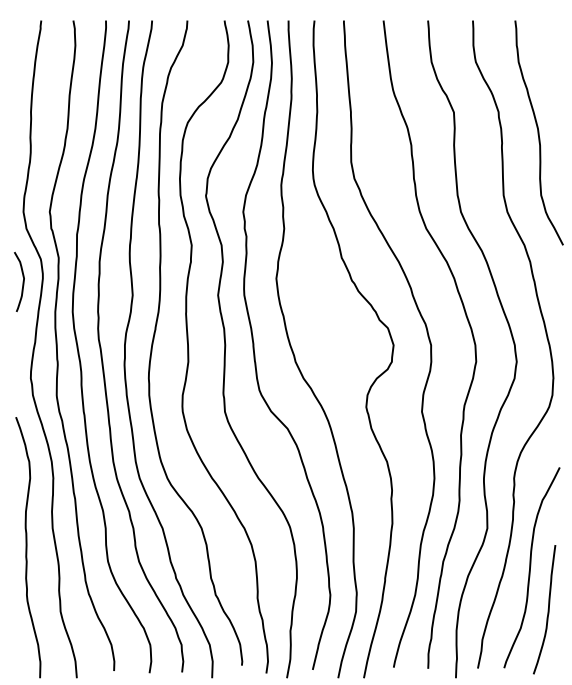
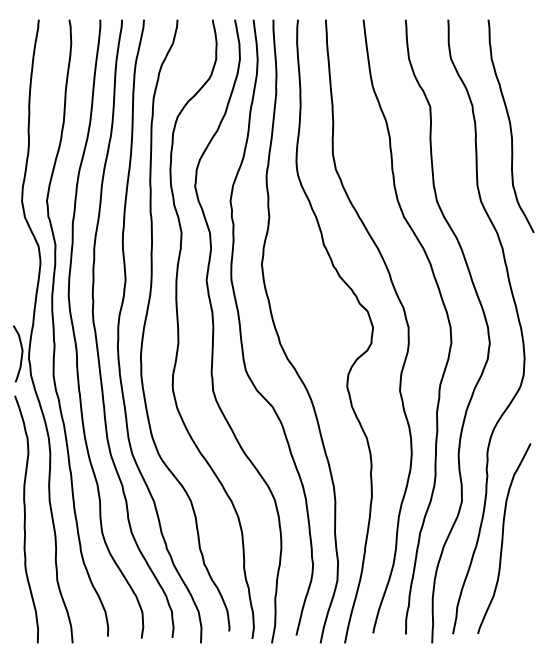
curve: (22, 281) -> (21, 353), moved
curve: (547, 609) -> (519, 578), removed

